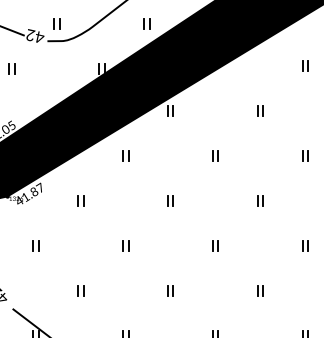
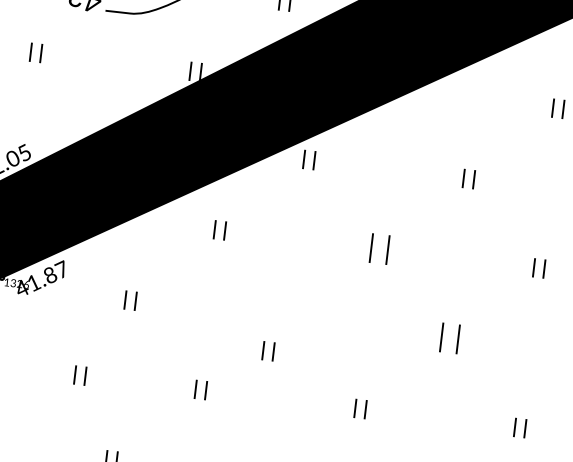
part: (215, 155) -> (379, 249), size x1.6
part: (170, 200) -> (268, 350), moved
part: (260, 200) -> (449, 338), size x1.6
part: (35, 245) -> (80, 375), moved

